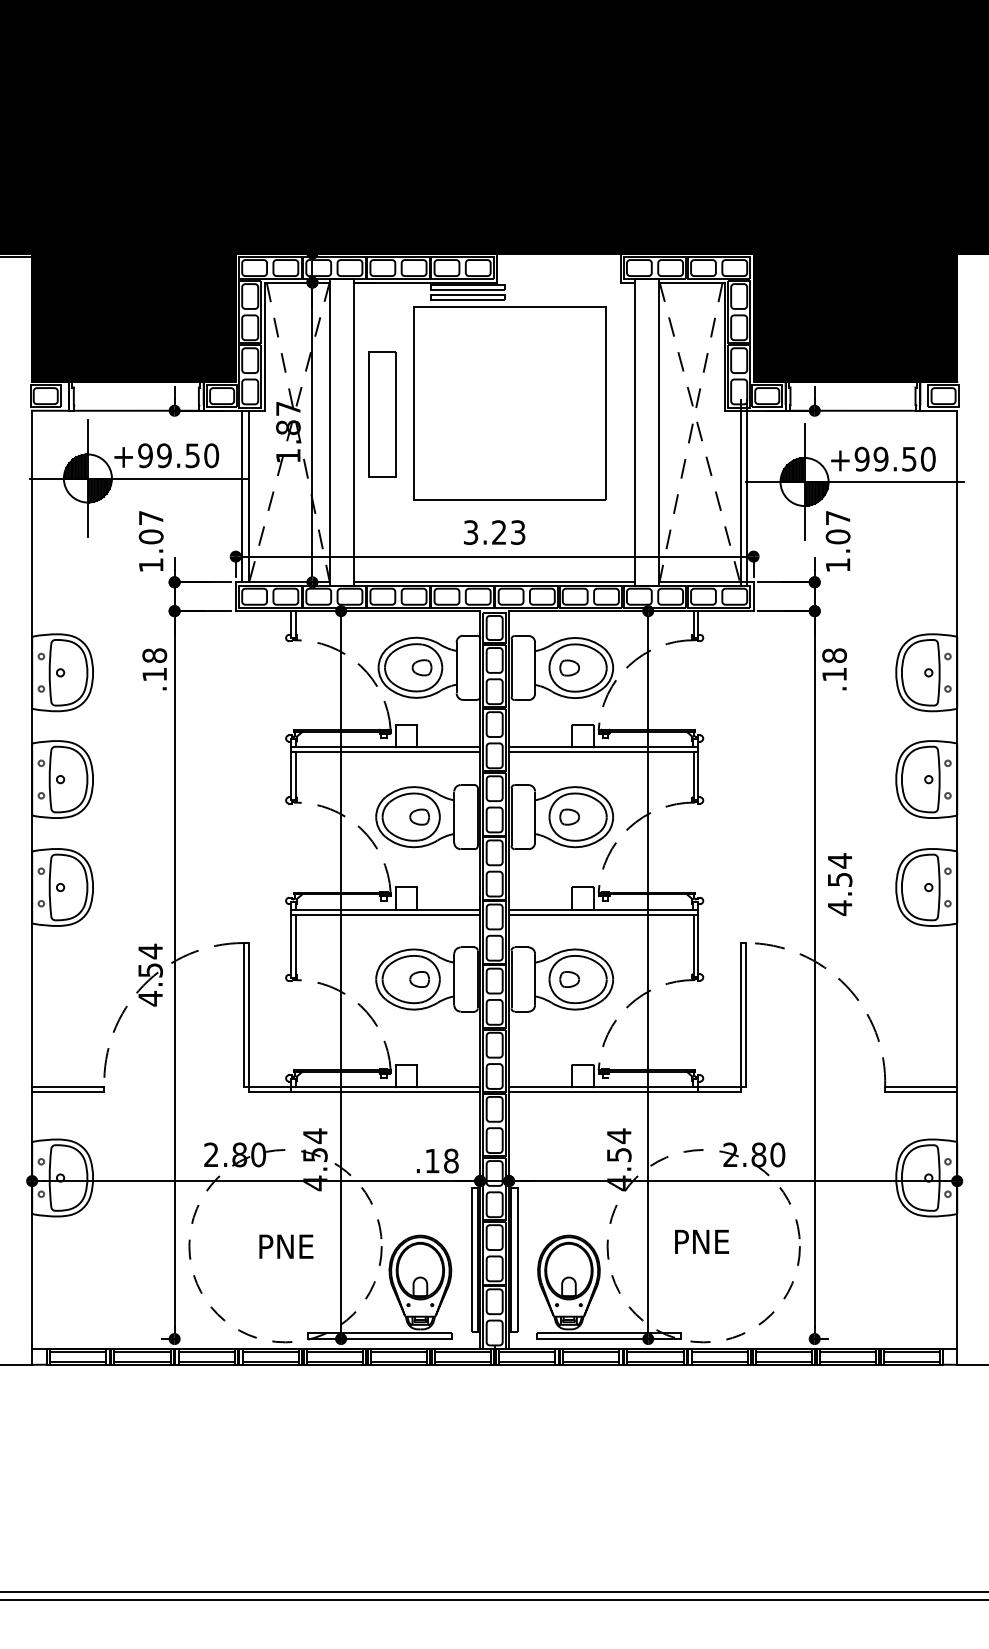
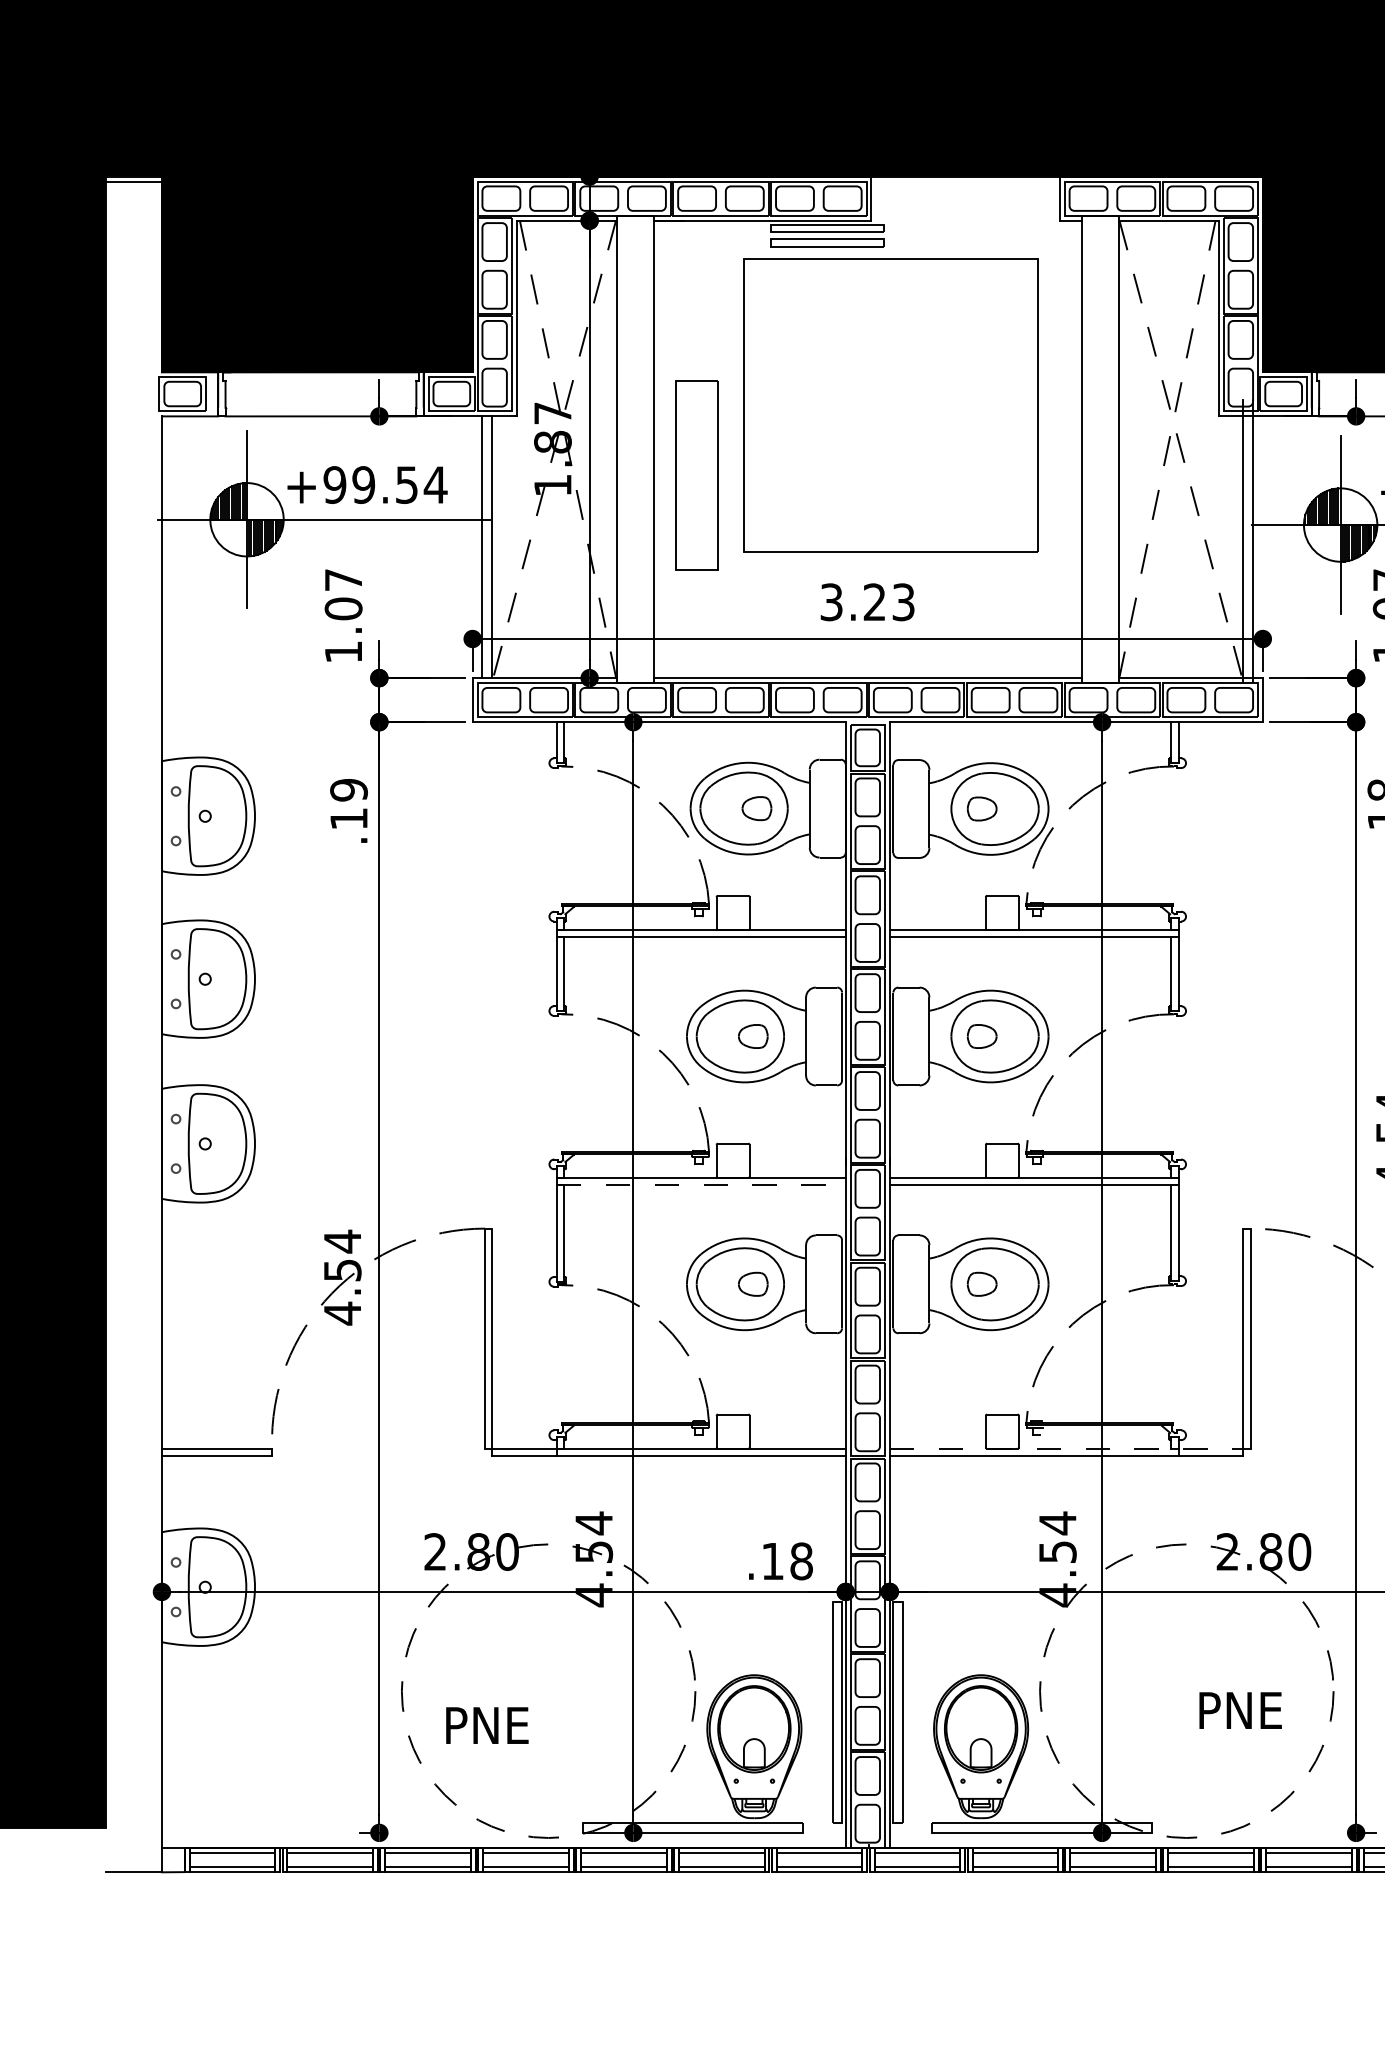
part: (382, 414) -> (696, 475), moved
text: (211, 455) -> (435, 484), +99.50 -> +99.54
text: (154, 655) -> (348, 789), .18 -> .19
line: (385, 914) -> (701, 1185), solid -> dashed
line: (624, 1087) -> (1065, 1449), solid -> dashed
text: (701, 1241) -> (1239, 1710), moved
text: (286, 1246) -> (487, 1725), moved

